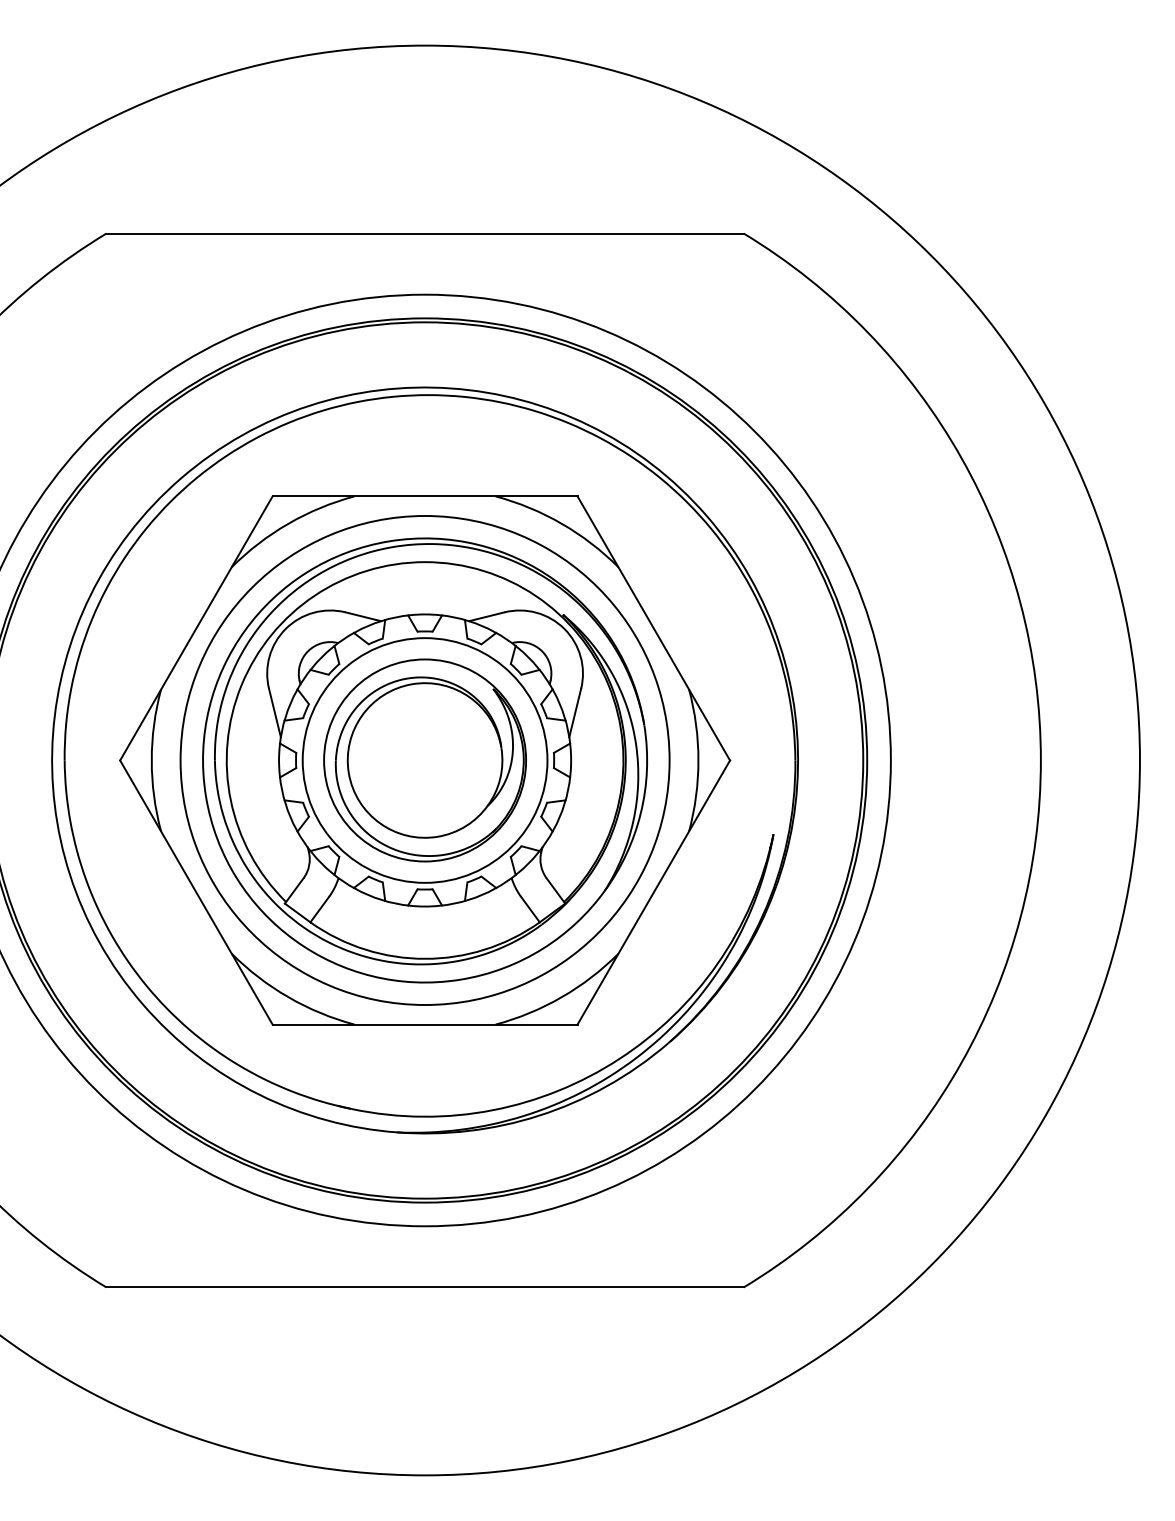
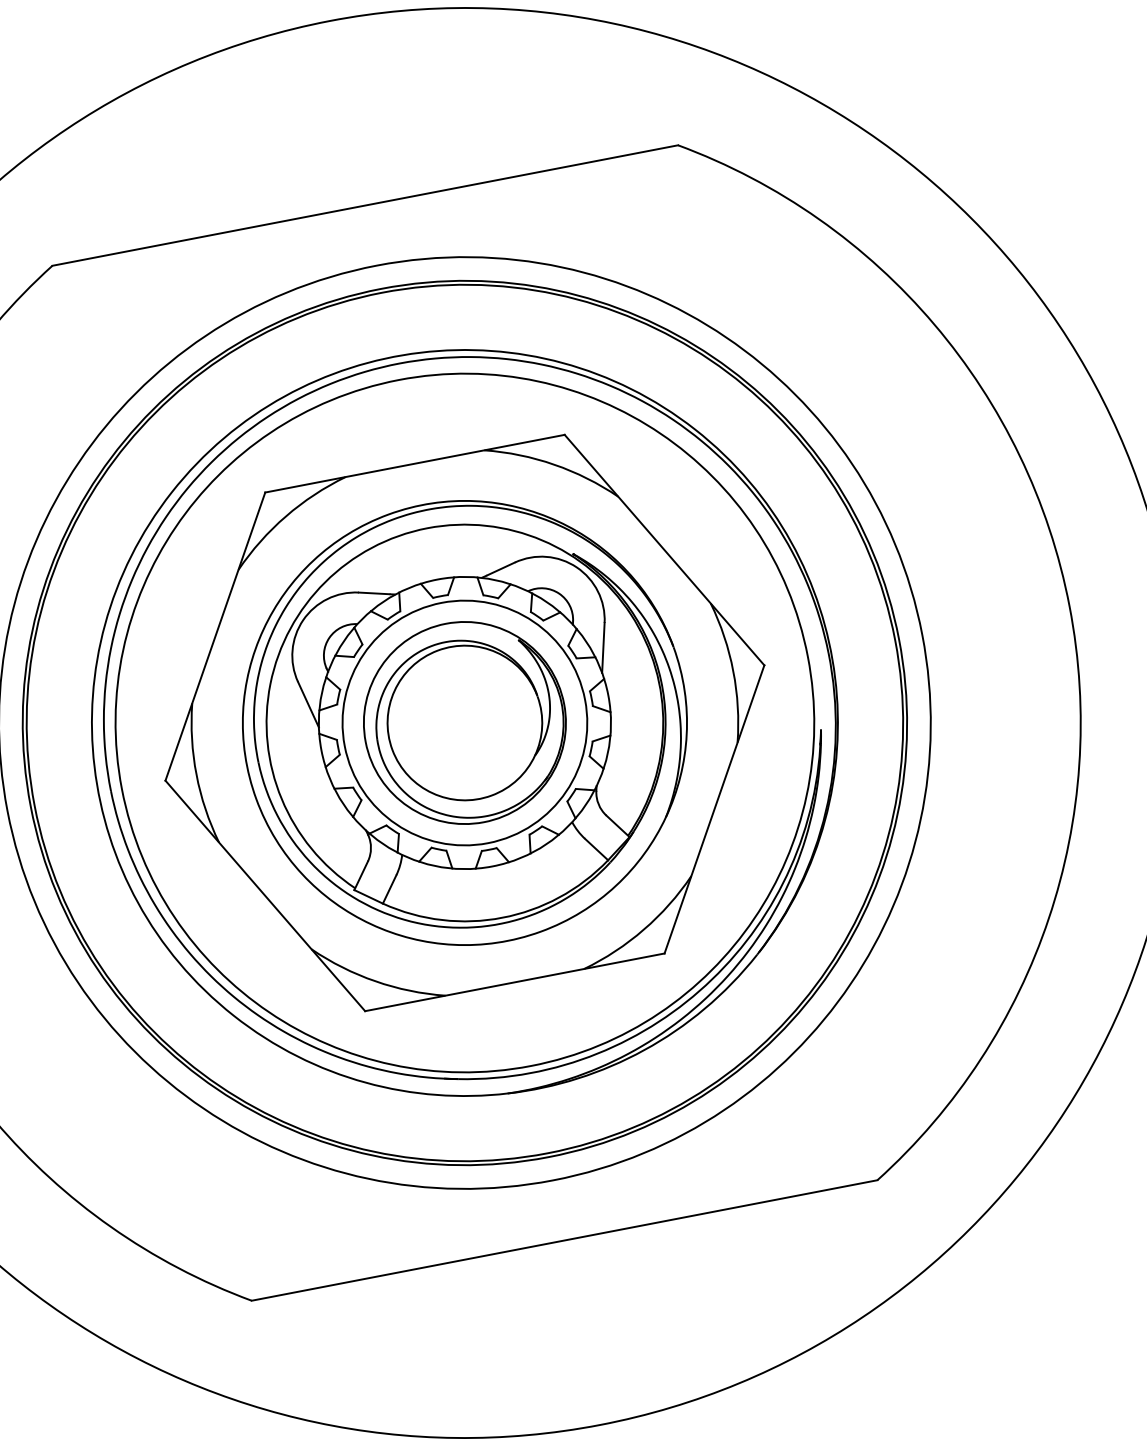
circle: (424, 760) -> (464, 723), size x1.43

